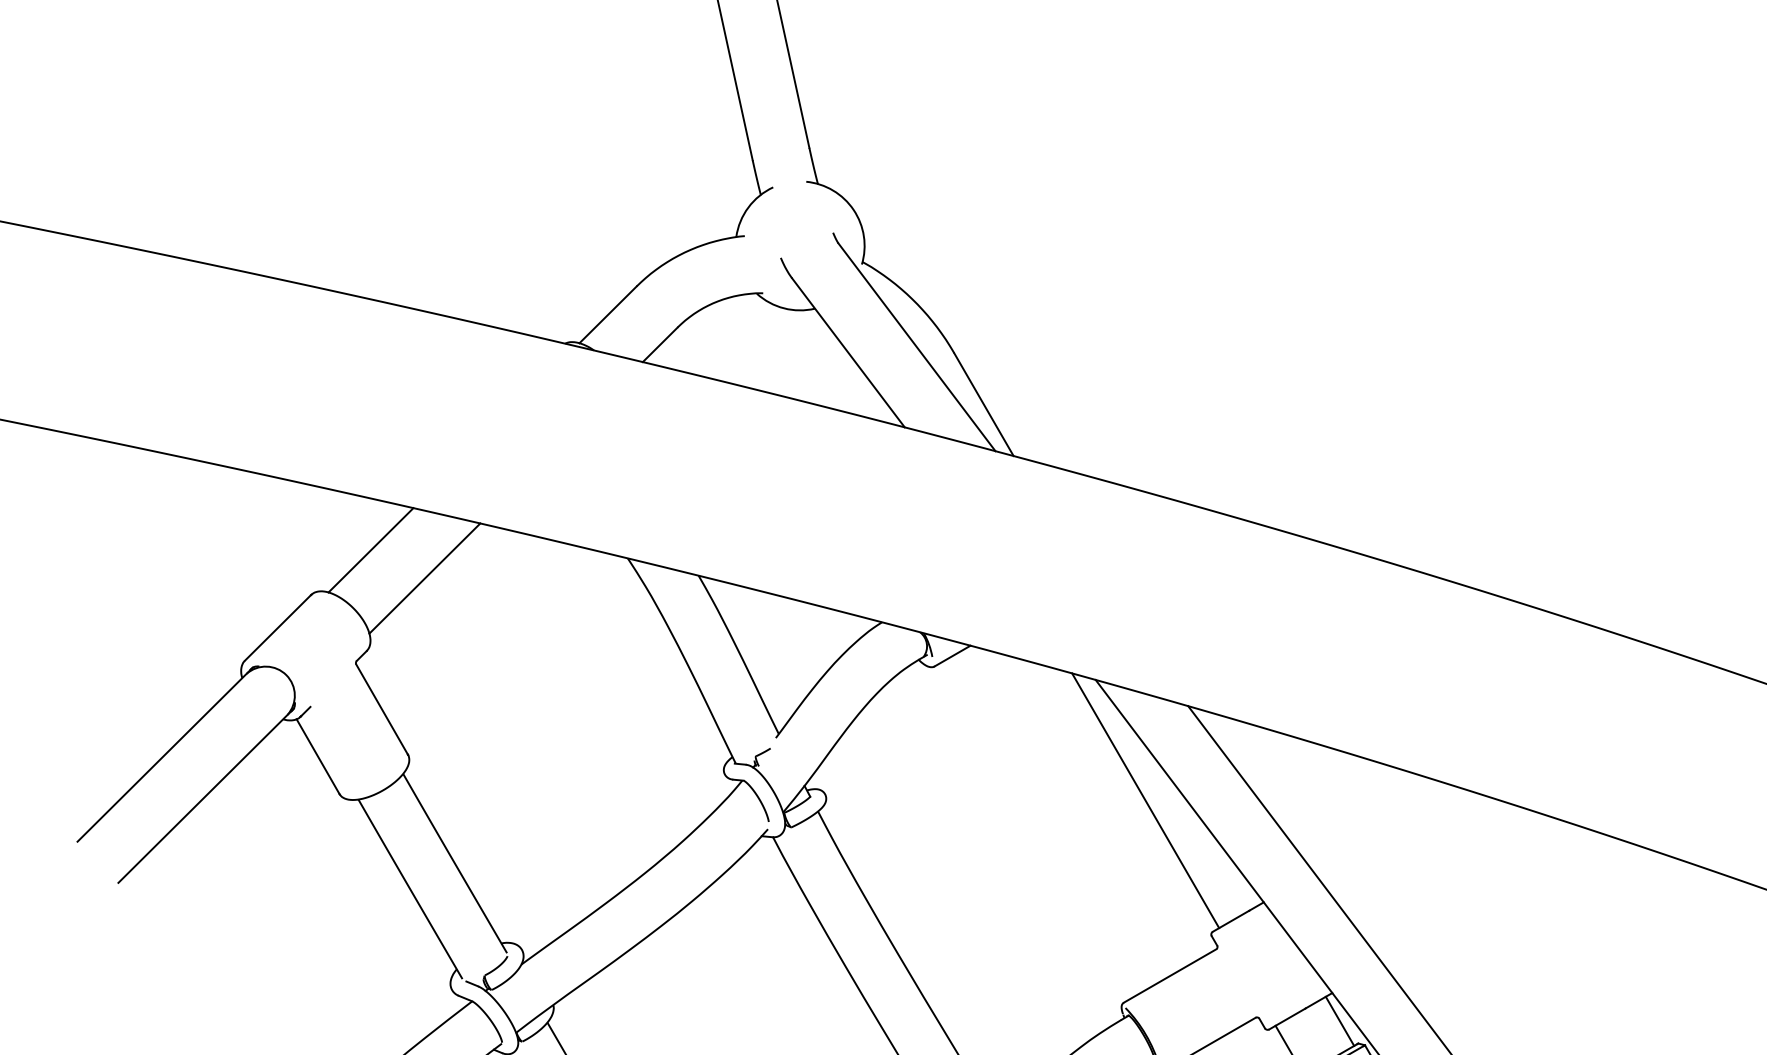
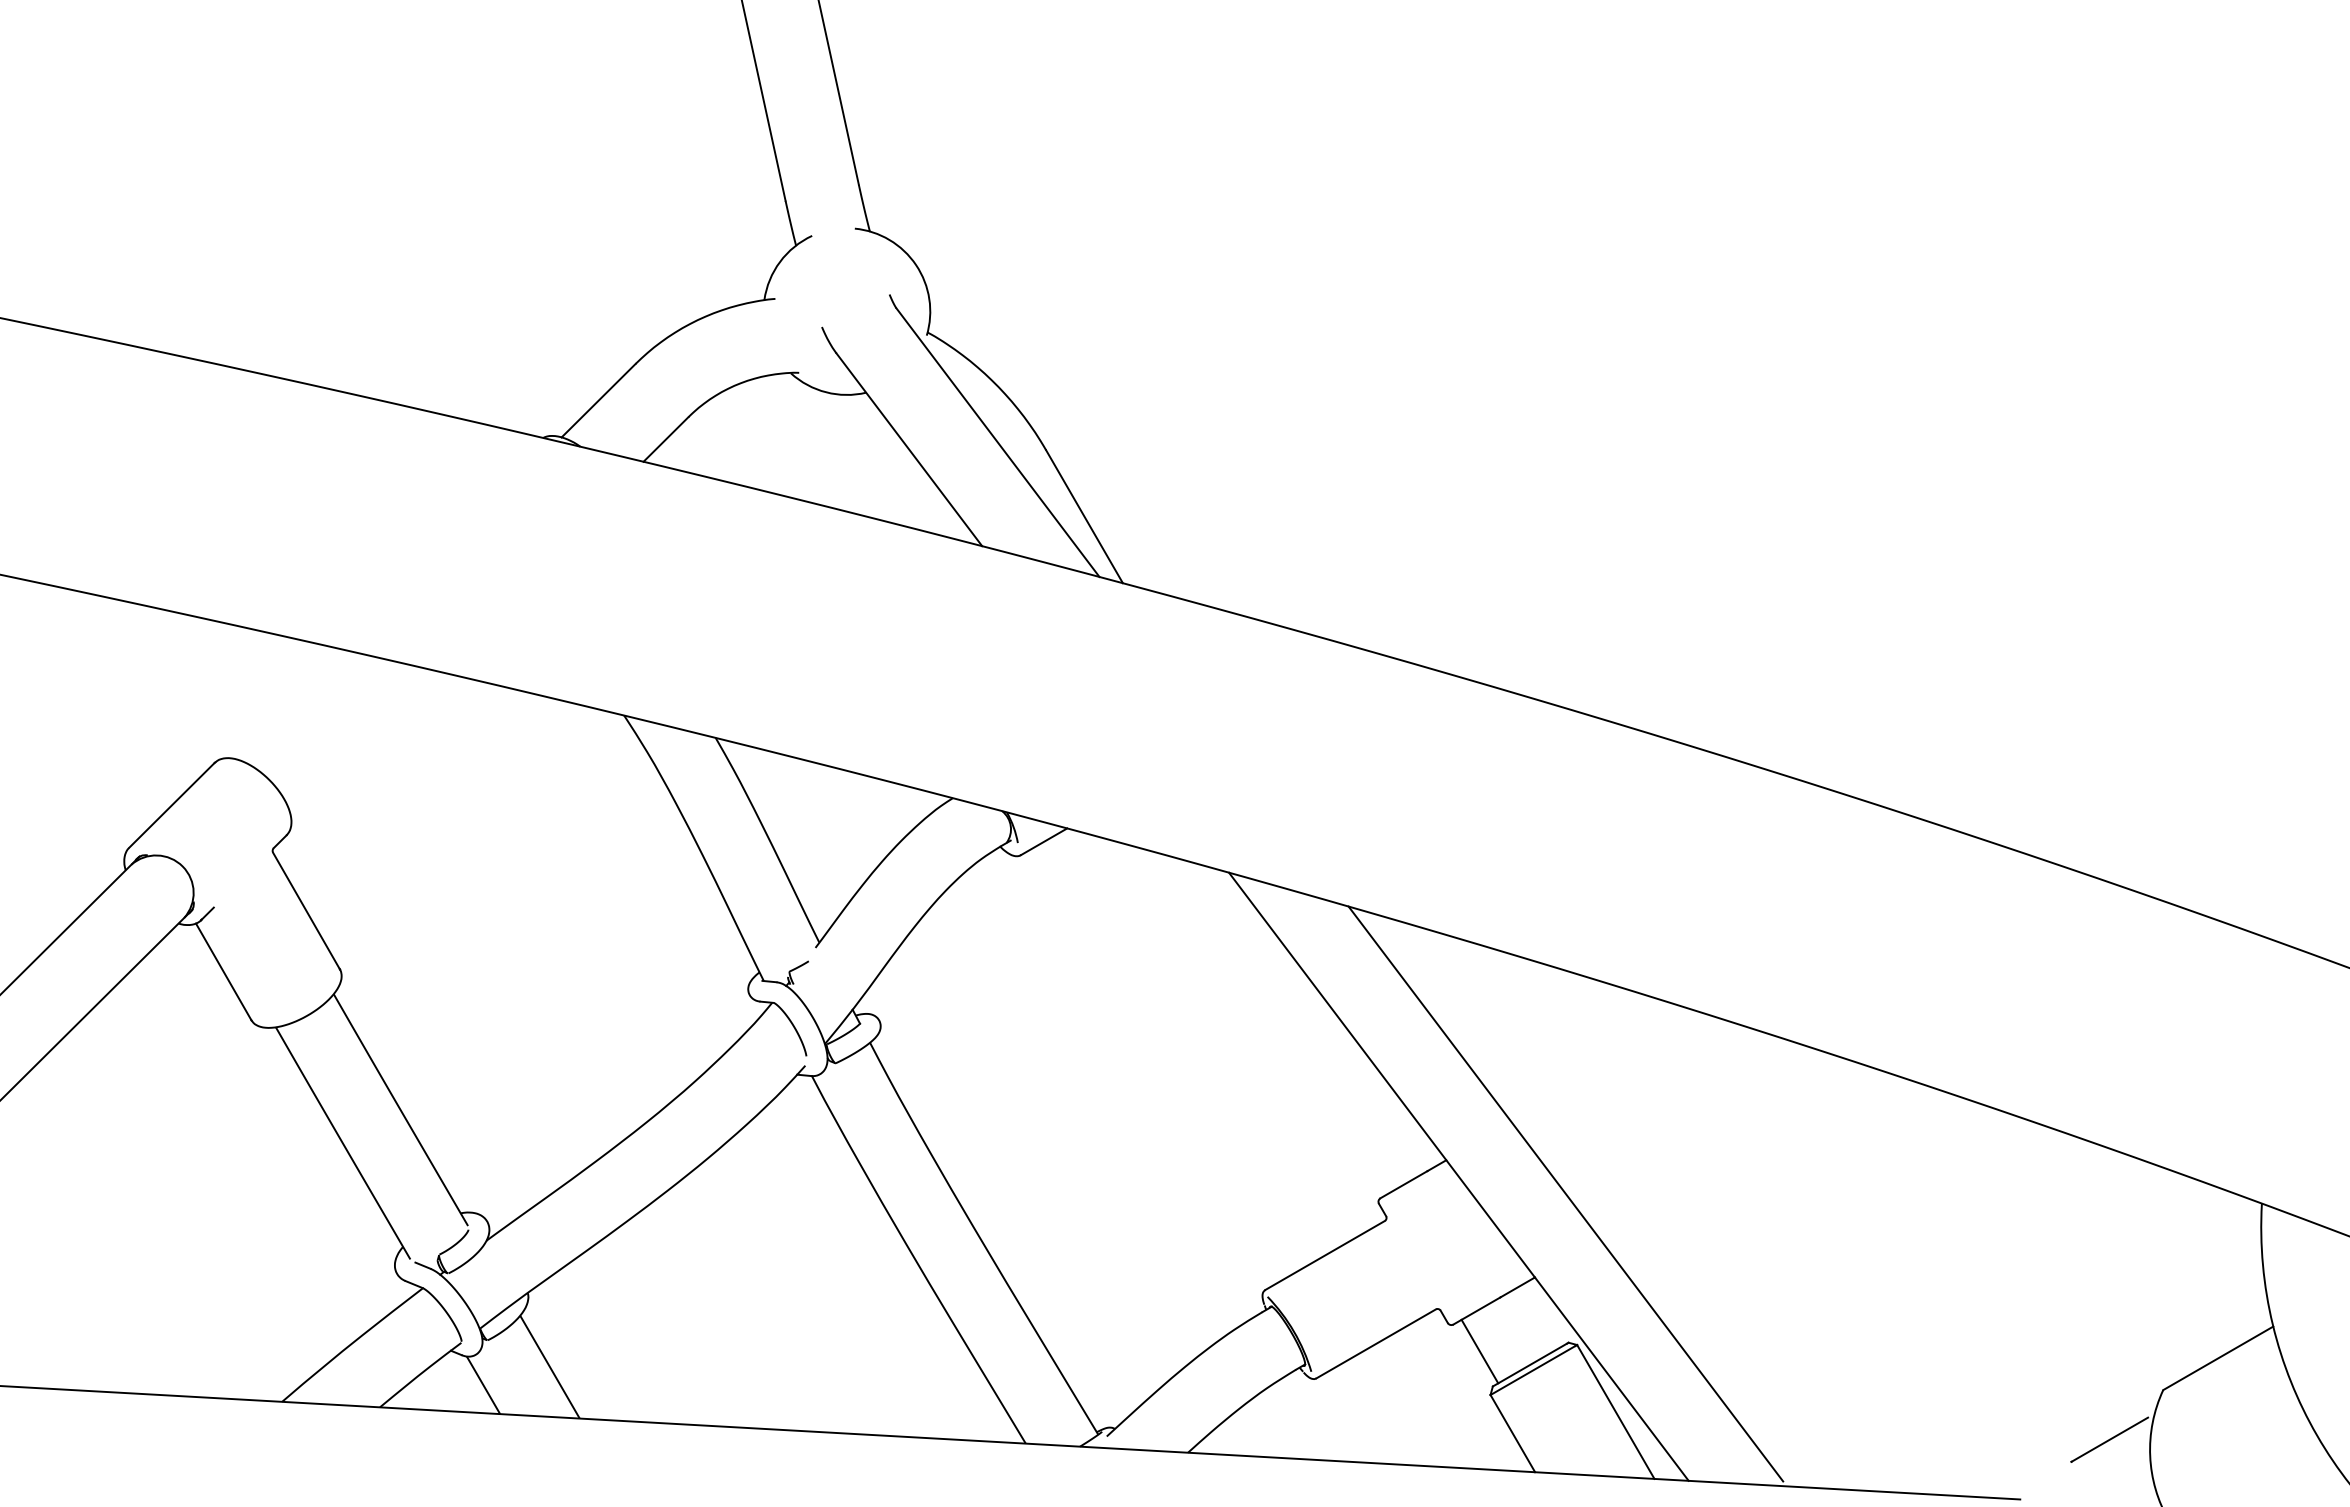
line: (371, 549) -> (292, 704), removed
line: (424, 578) -> (361, 741), removed
line: (1145, 800) -> (1293, 1028), removed
line: (1339, 1020) -> (1544, 1313), removed

